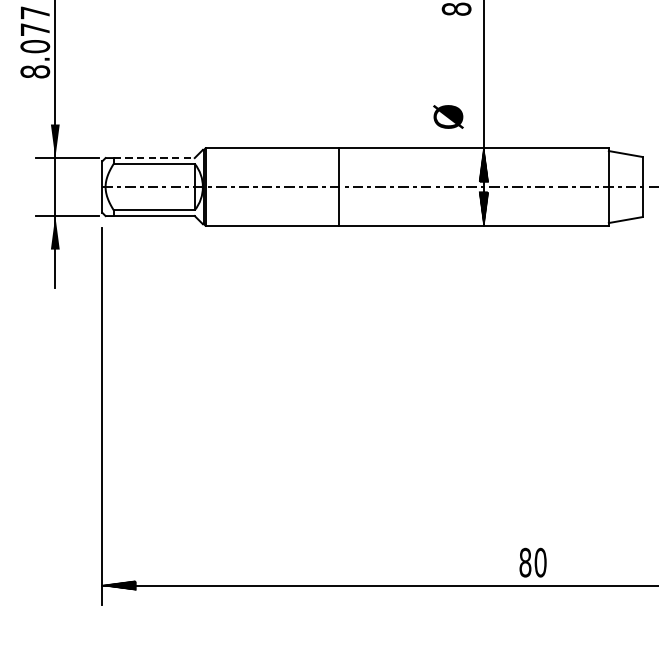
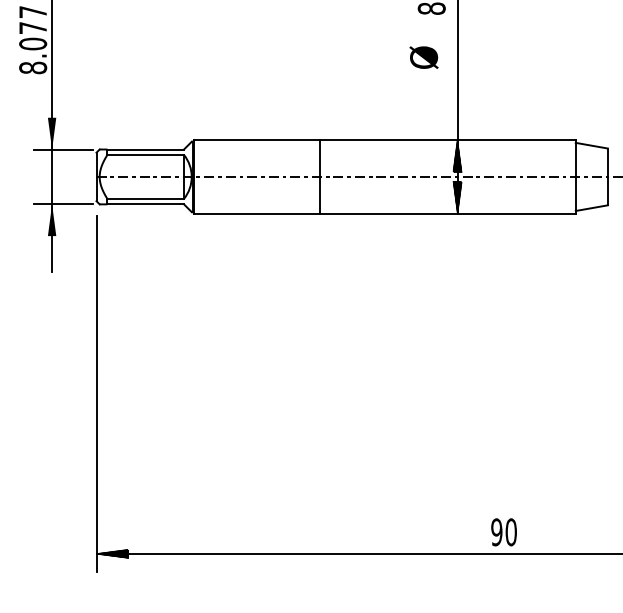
text: (447, 116) -> (423, 57), moved
line: (155, 158) -> (146, 149), dashed -> solid
text: (525, 562) -> (496, 532), 80 -> 90

